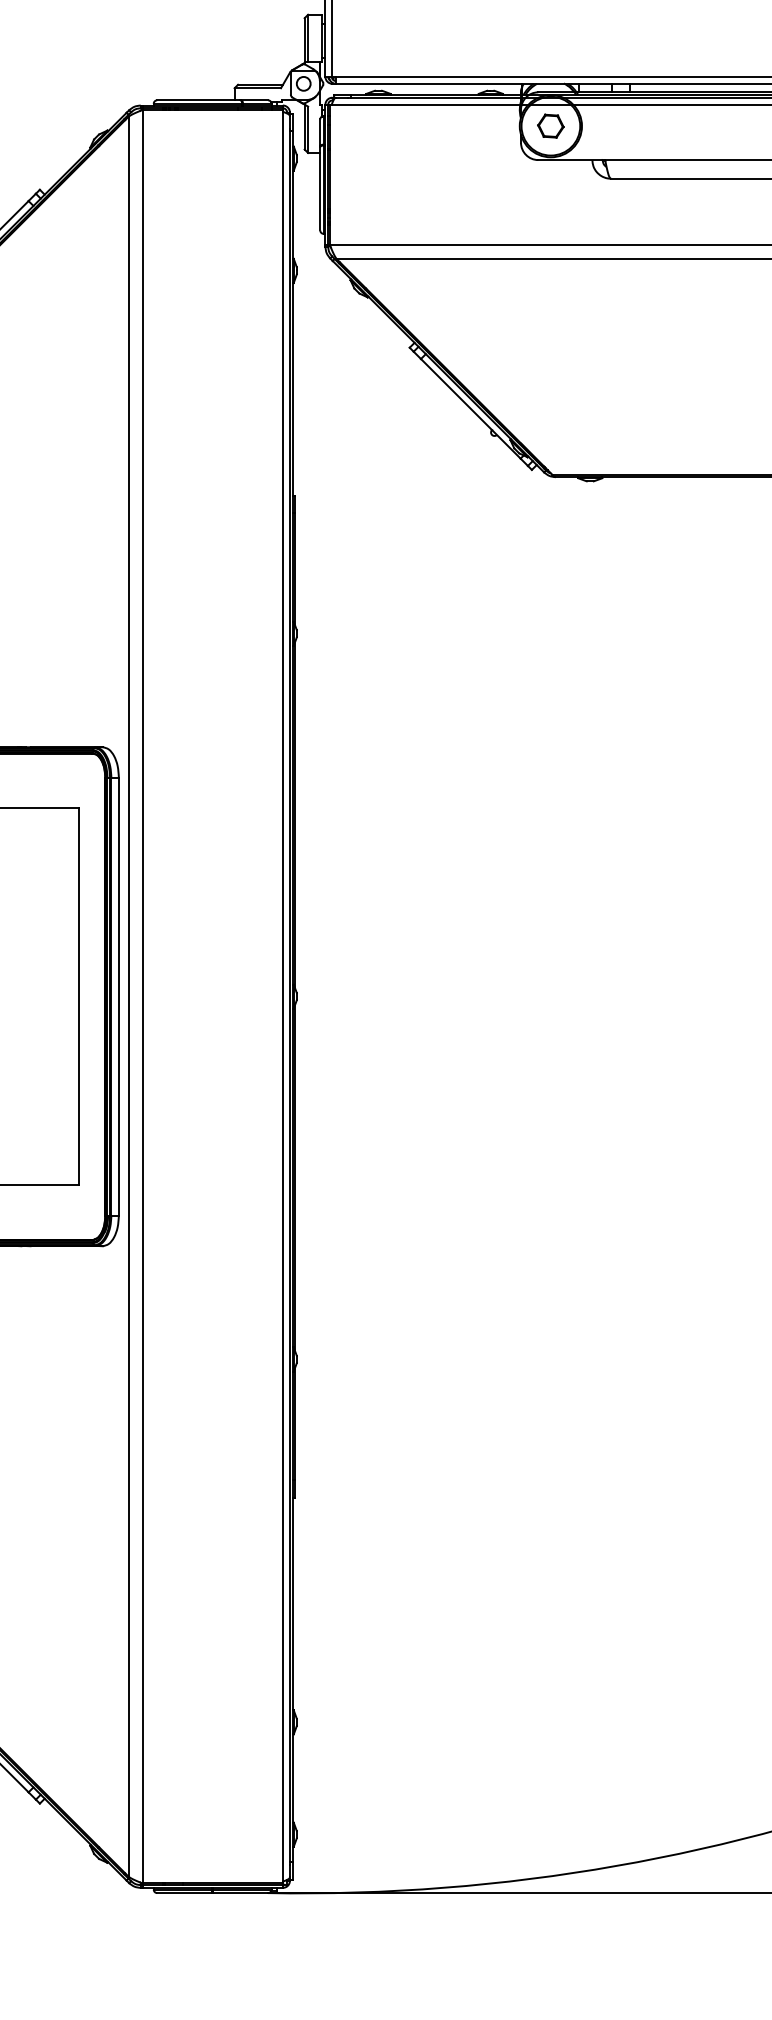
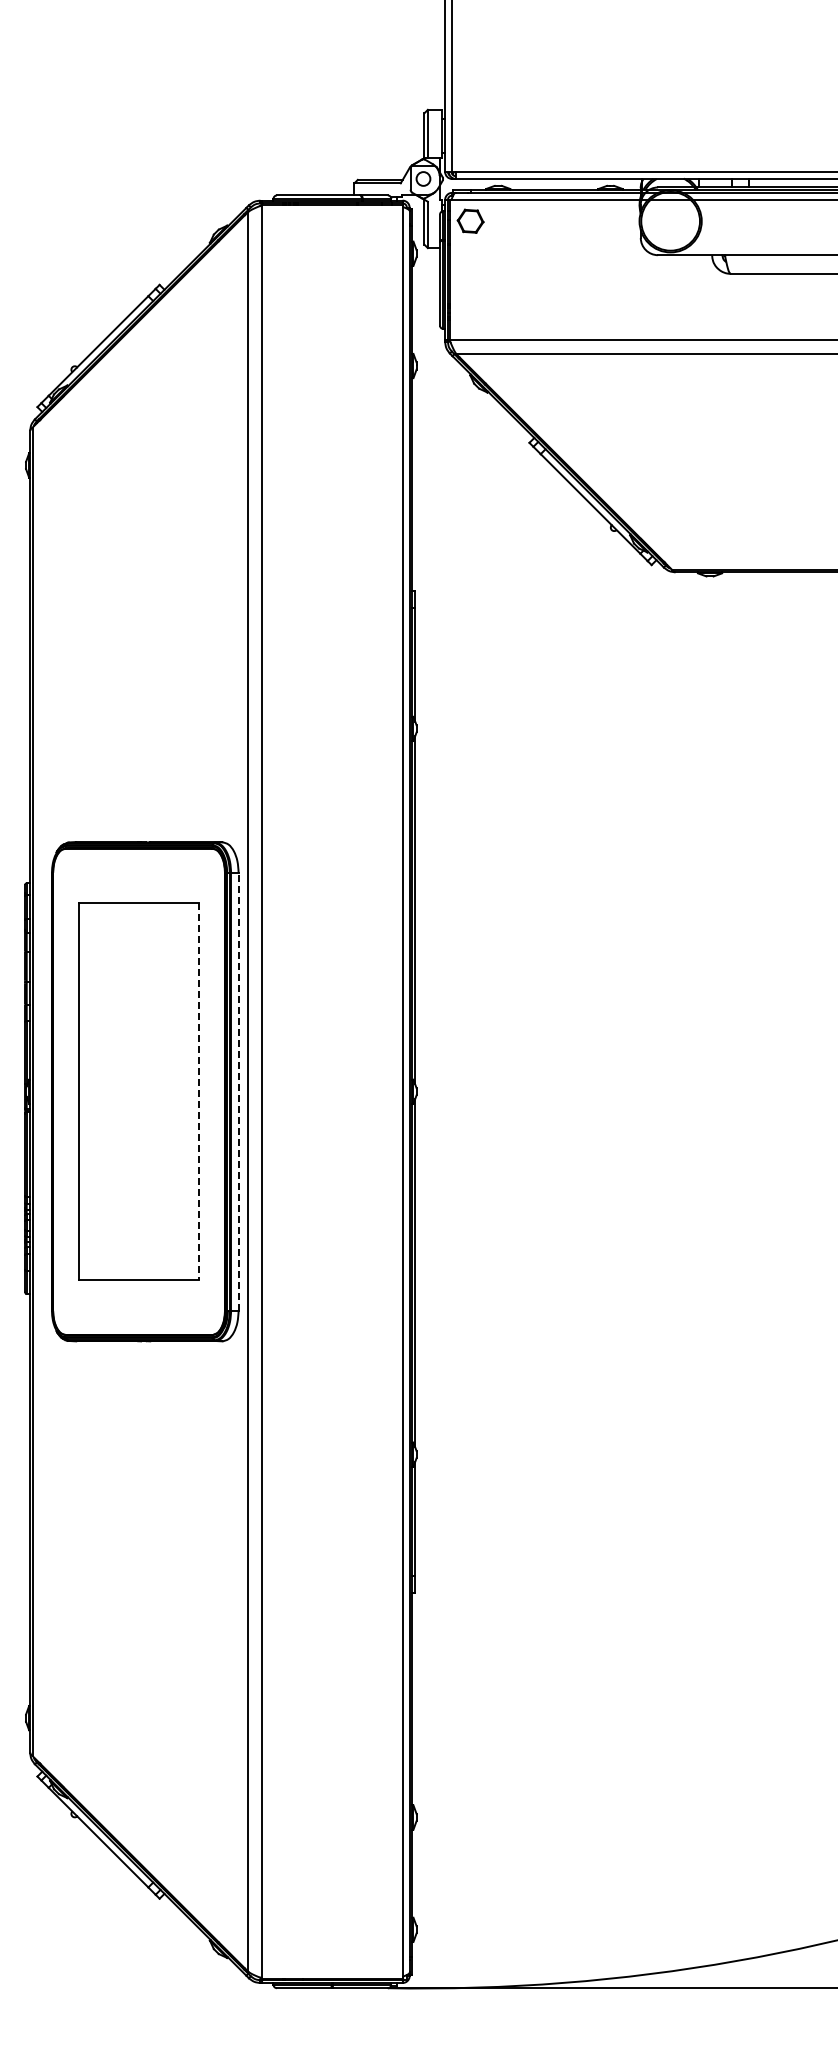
part: (550, 125) -> (470, 220), moved
line: (118, 996) -> (238, 1091), solid -> dashed
line: (79, 997) -> (199, 1092), solid -> dashed

